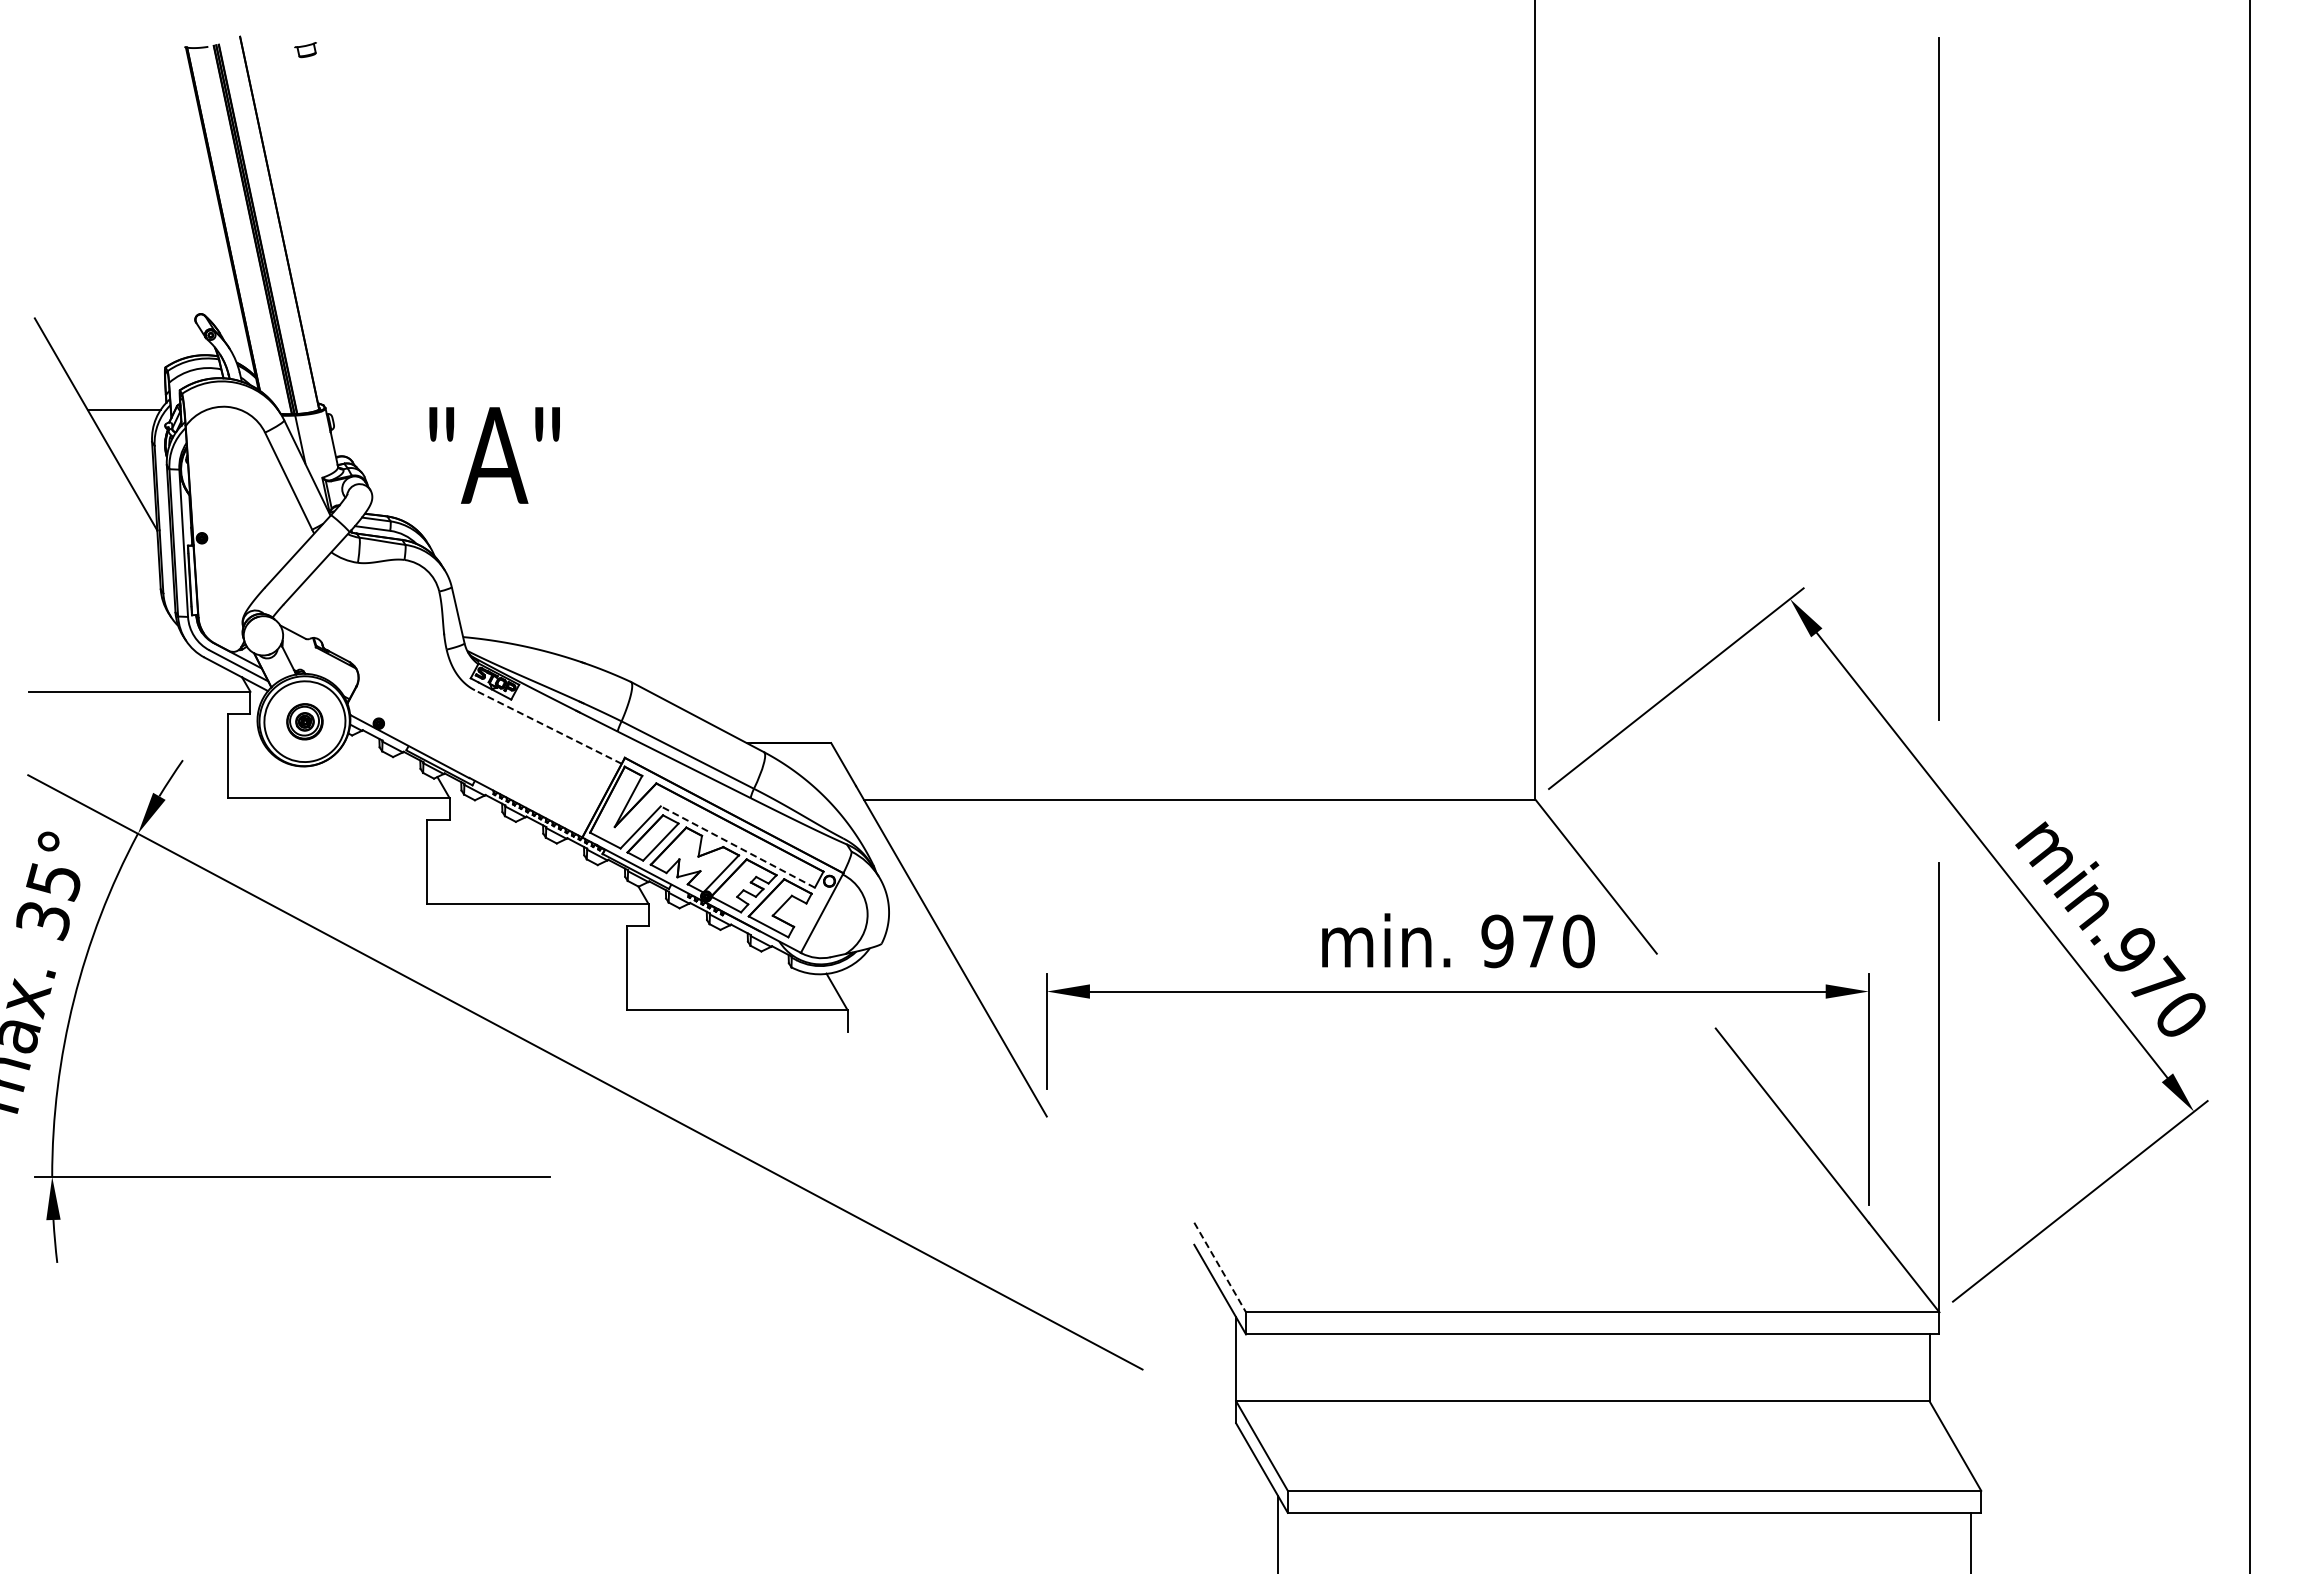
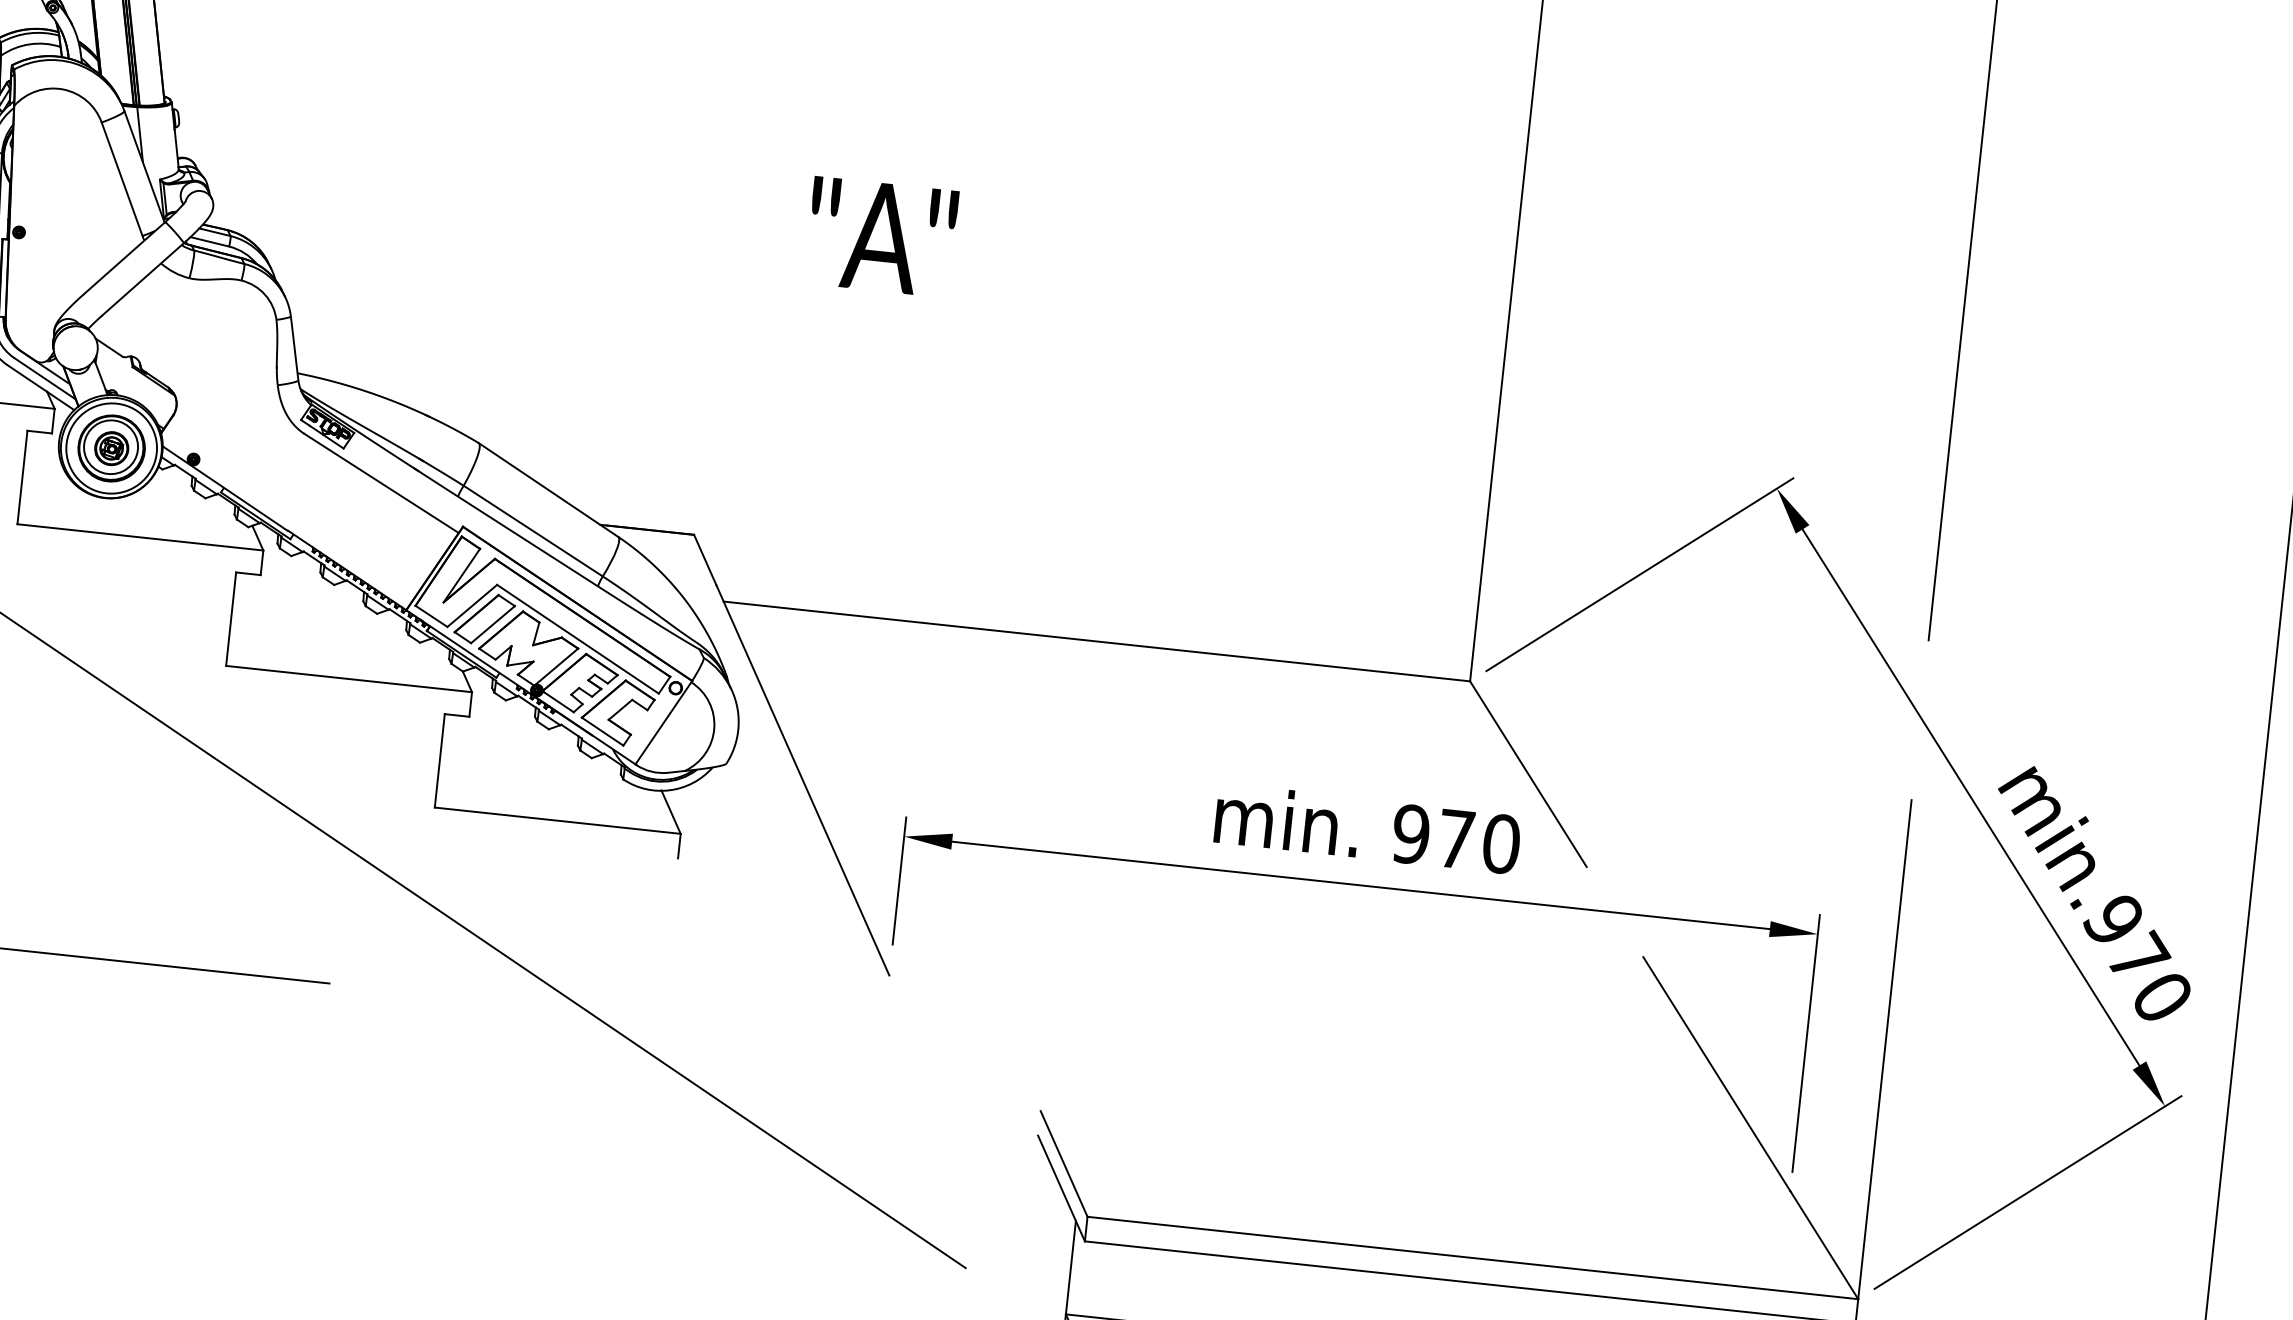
text: (494, 455) -> (881, 237), moved
part: (304, 721) -> (111, 448), size x1.67
line: (547, 726) -> (380, 482), dashed -> solid
line: (737, 846) -> (577, 638), dashed -> solid
line: (1220, 1267) -> (1064, 1163), dashed -> solid

